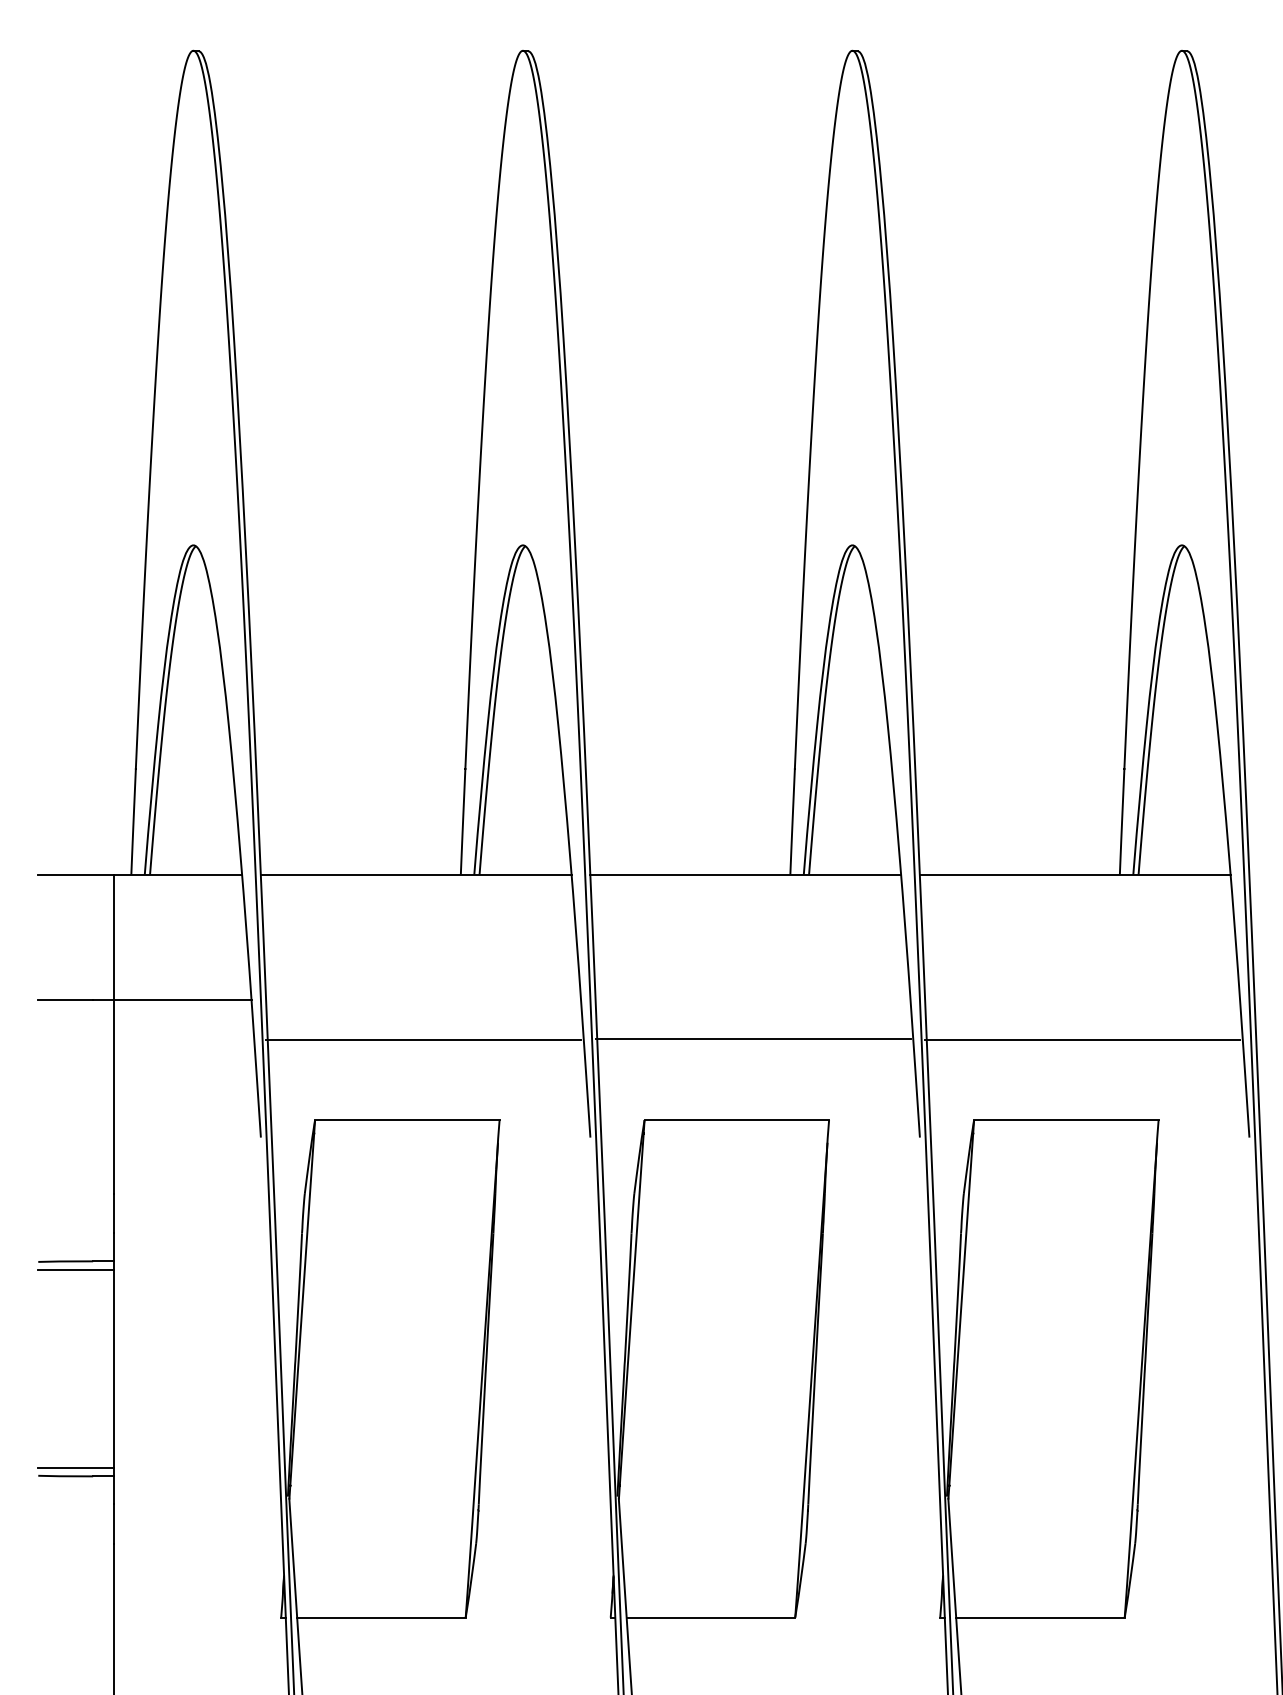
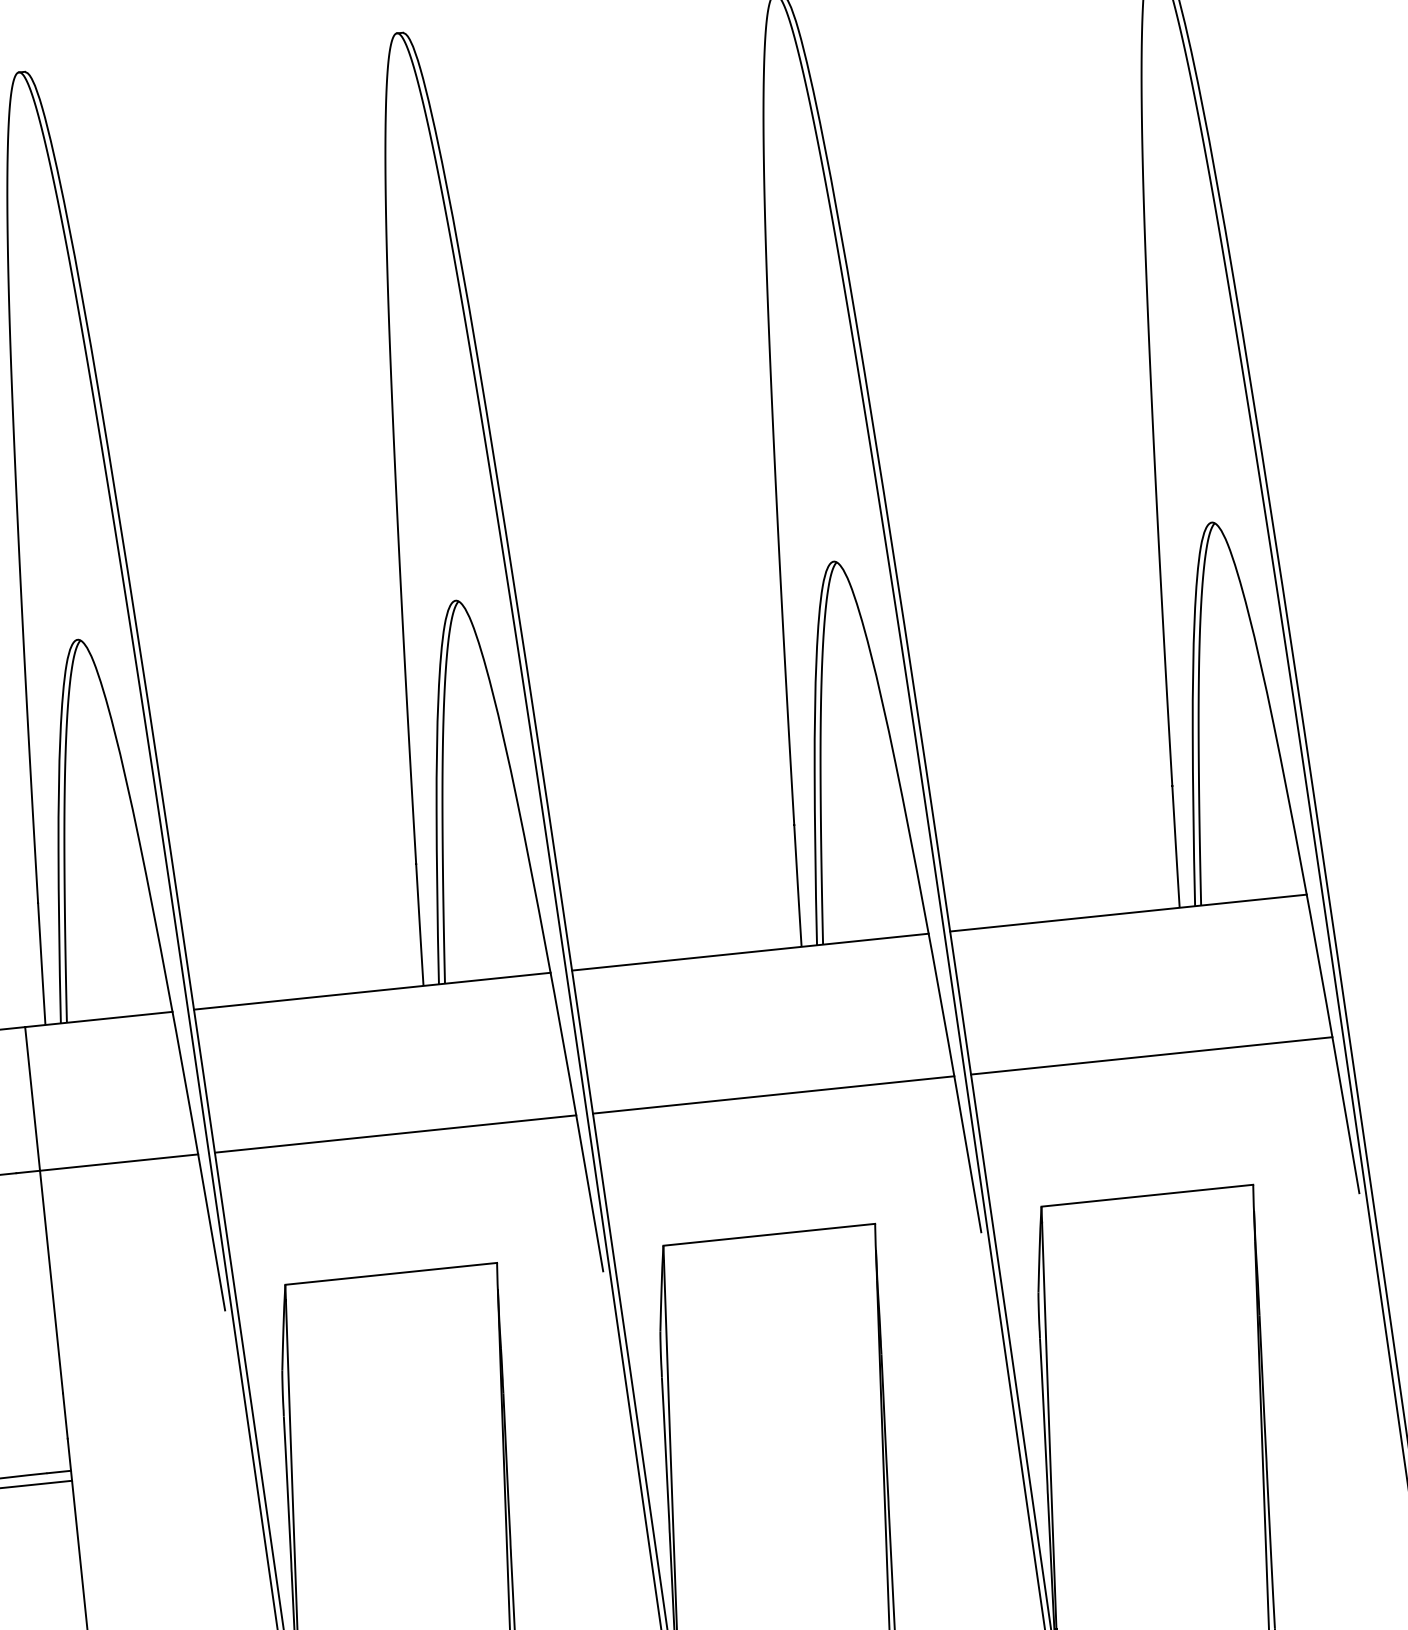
line: (752, 1038) -> (772, 1094), moved
line: (423, 1039) -> (395, 1133), moved
line: (1082, 1039) -> (1151, 1055), moved

